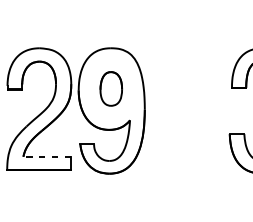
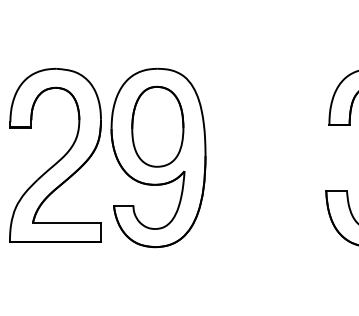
part: (111, 88) -> (157, 126), size x1.67
line: (47, 157) -> (66, 223), dashed -> solid

